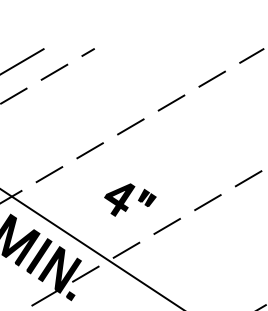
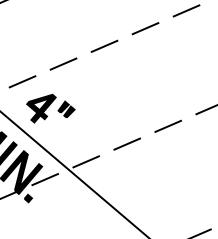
part: (130, 199) -> (50, 109), moved

